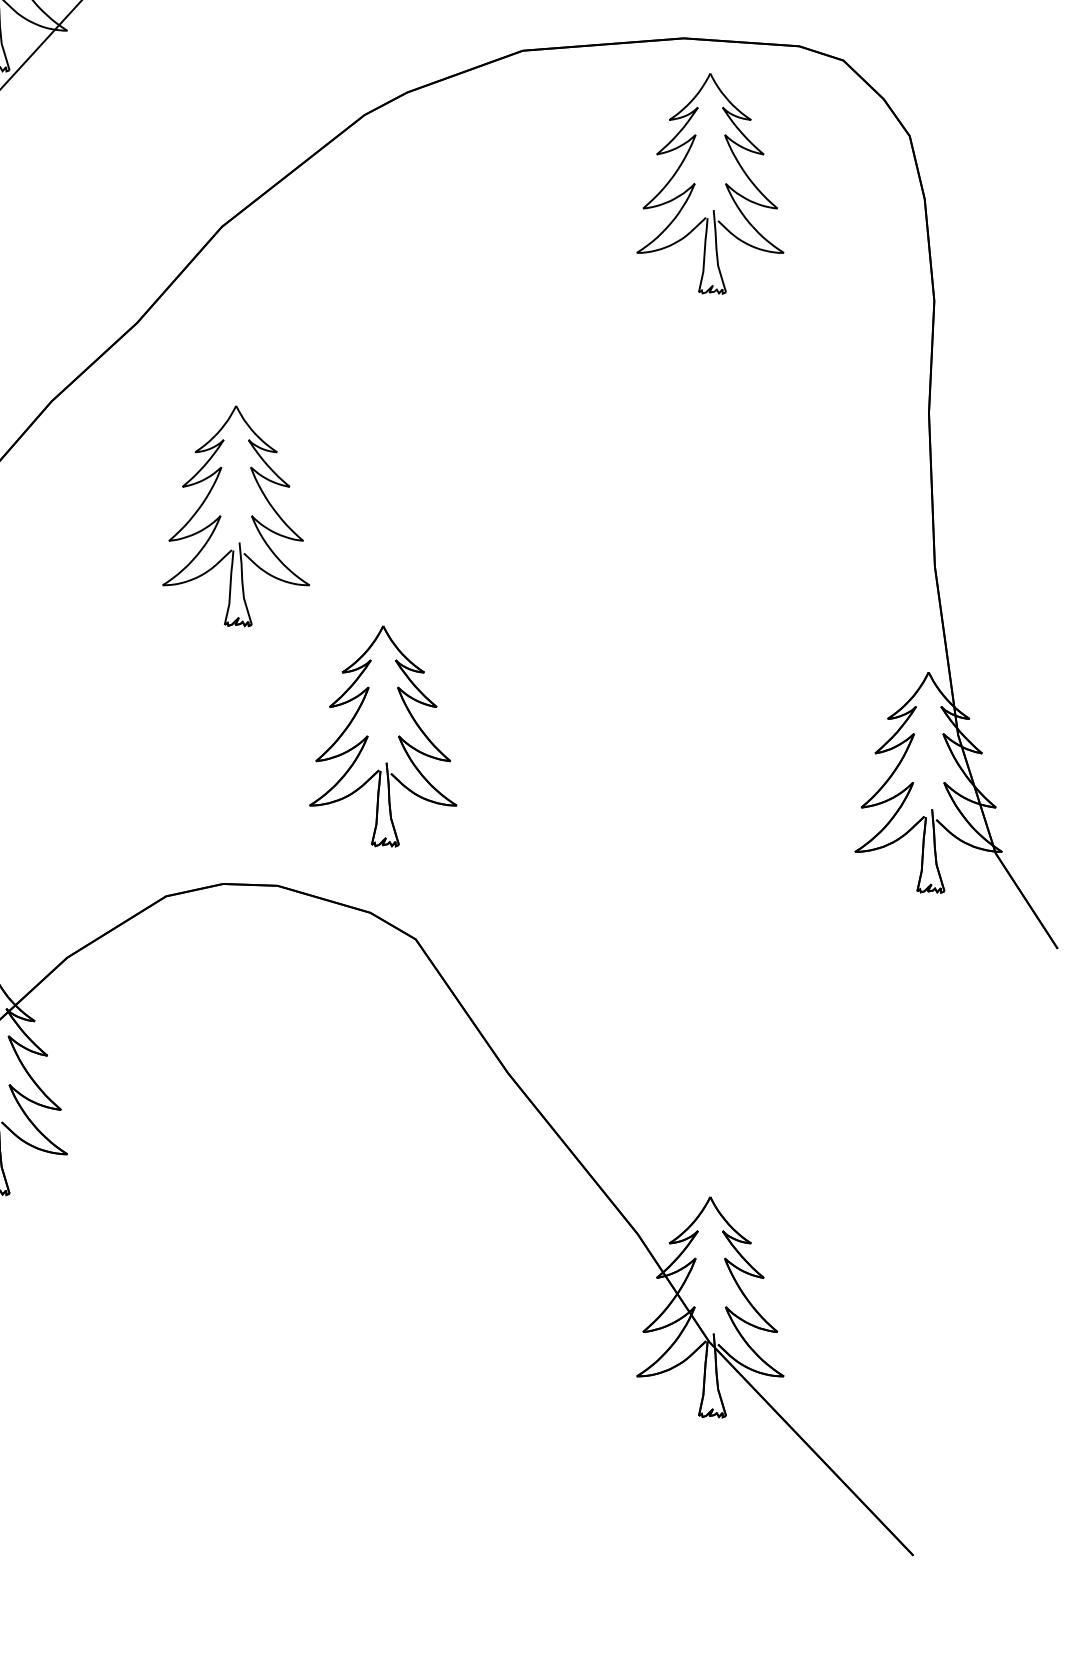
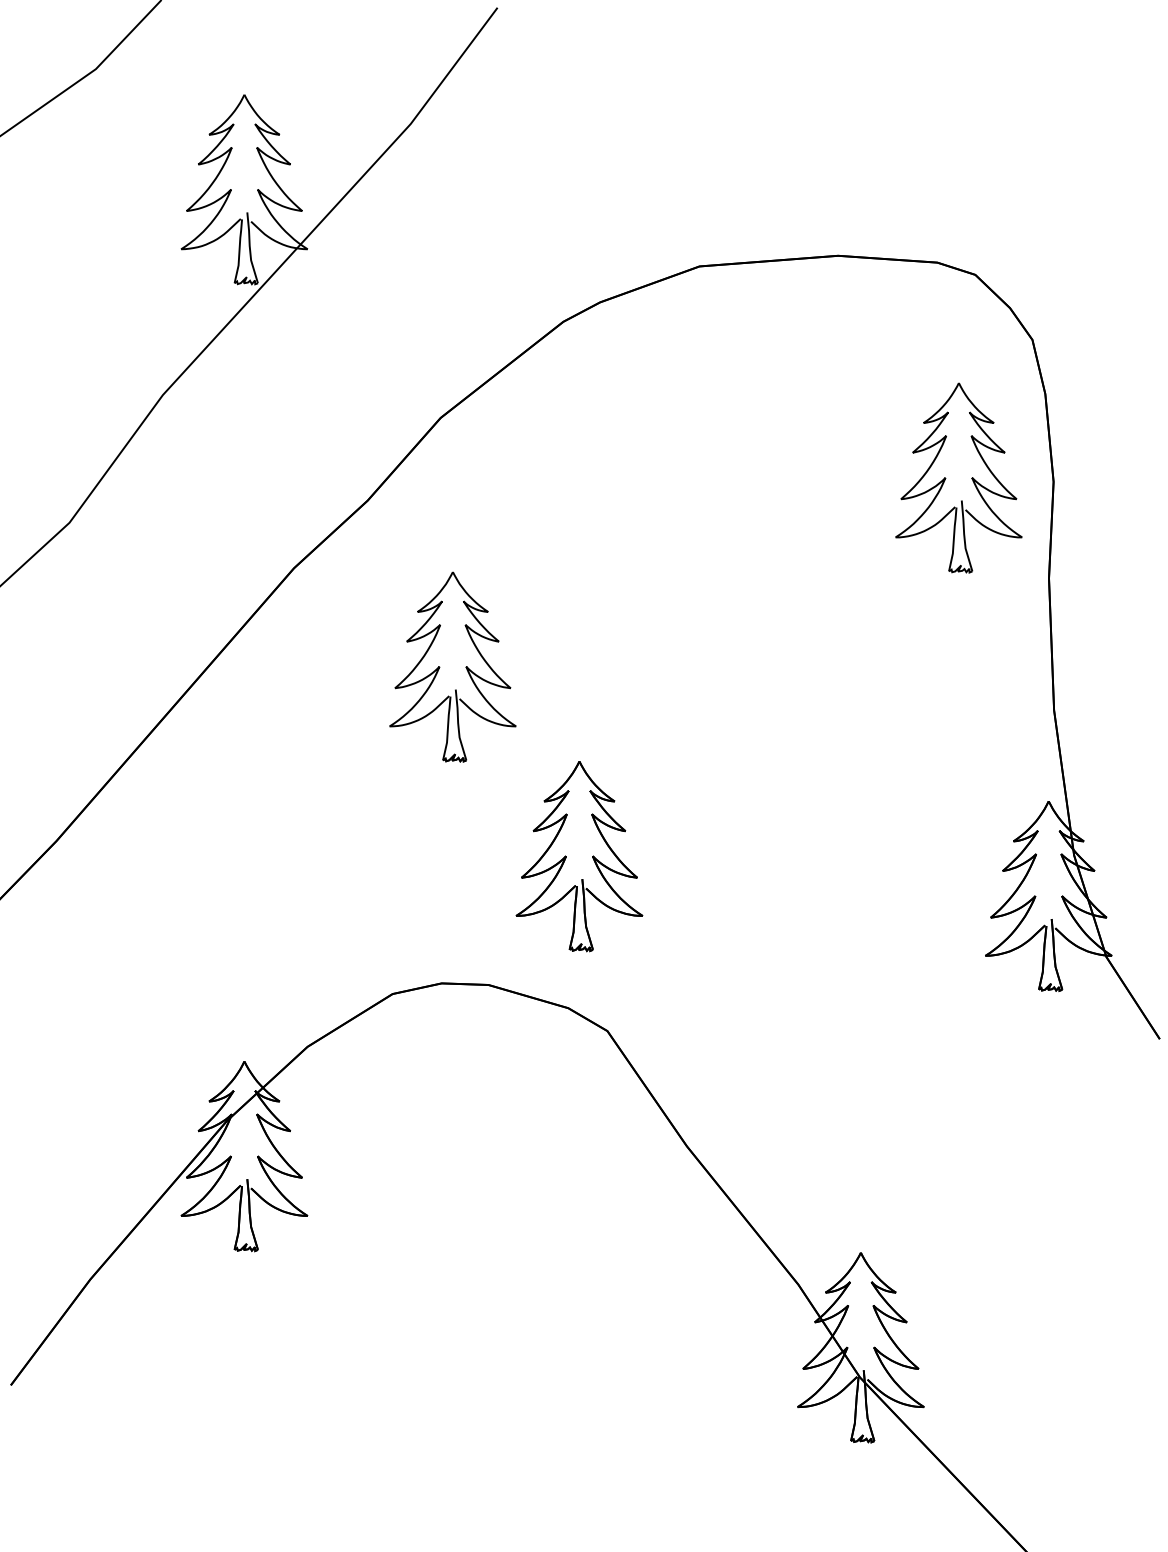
part: (695, 184) -> (946, 478), moved

